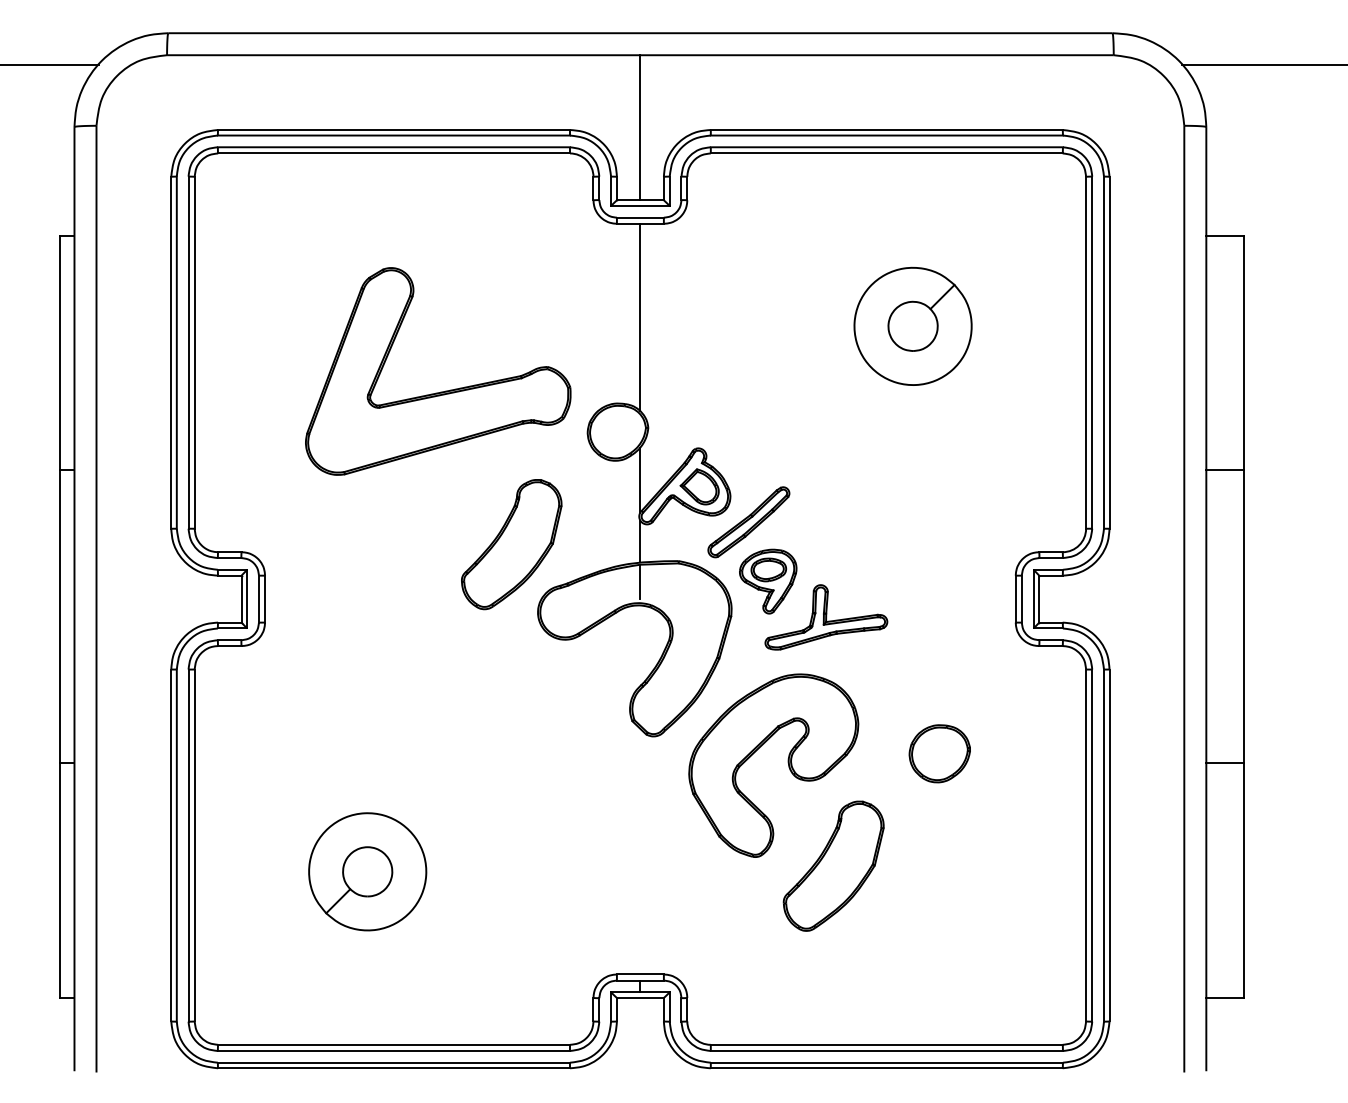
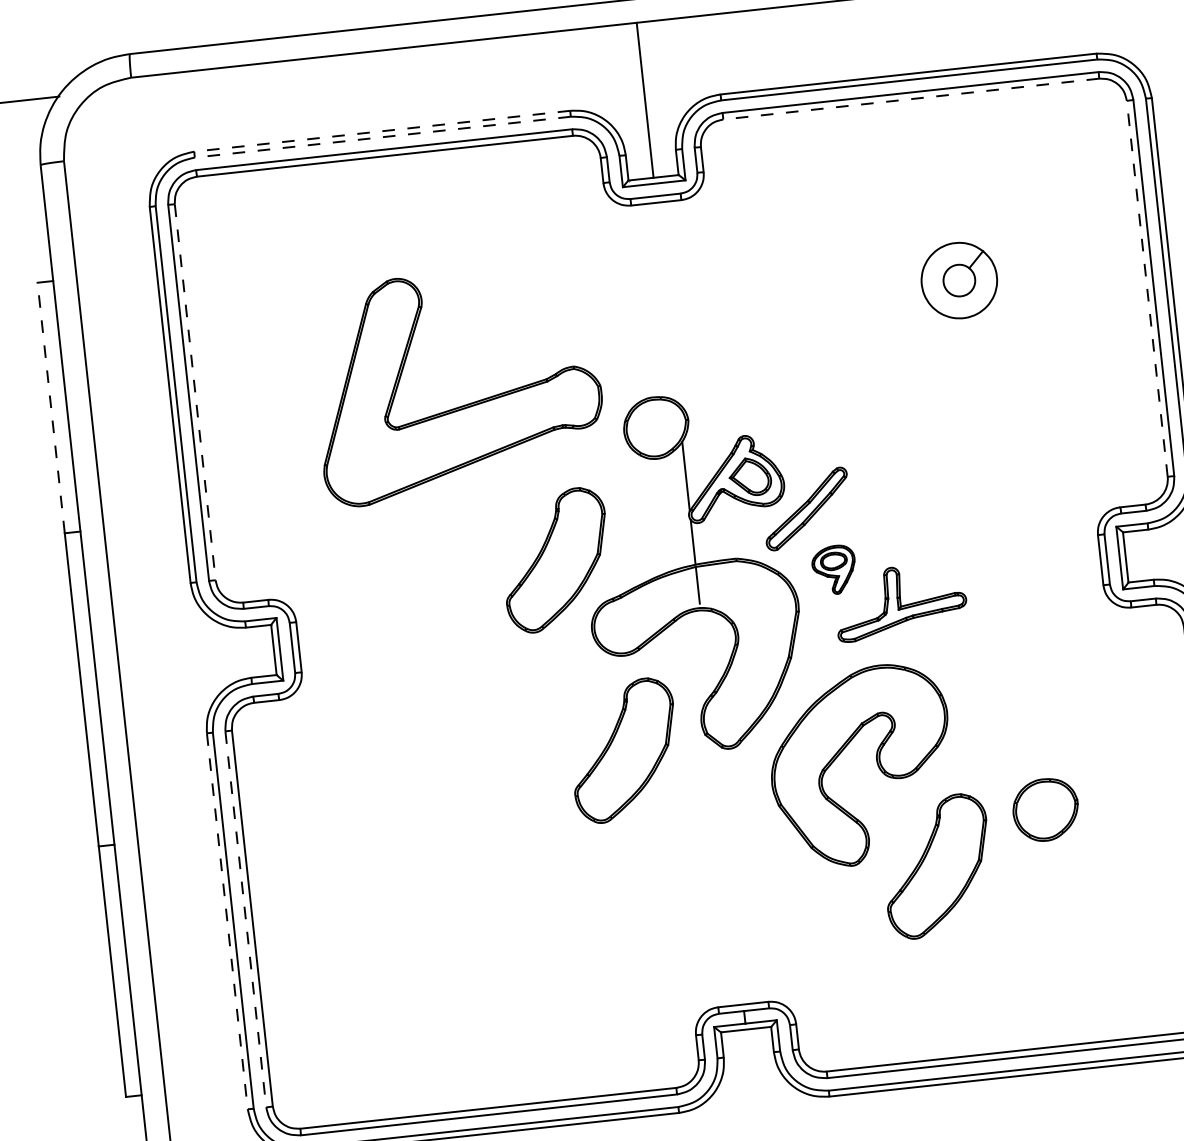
line: (394, 129) -> (382, 130), solid -> dashed
line: (393, 135) -> (382, 137), solid -> dashed
line: (886, 153) -> (910, 99), solid -> dashed
line: (640, 317) -> (667, 302), removed
part: (912, 325) -> (958, 279), size x0.6
line: (59, 352) -> (50, 407), solid -> dashed
line: (194, 352) -> (194, 392), solid -> dashed
line: (1086, 352) -> (1147, 288), solid -> dashed
part: (768, 581) -> (834, 570), size x0.7
part: (555, 727) -> (624, 750), added
part: (939, 753) -> (1045, 809), moved
line: (171, 845) -> (227, 921), solid -> dashed
line: (188, 846) -> (245, 920), solid -> dashed
part: (367, 871) -> (439, 926), removed

